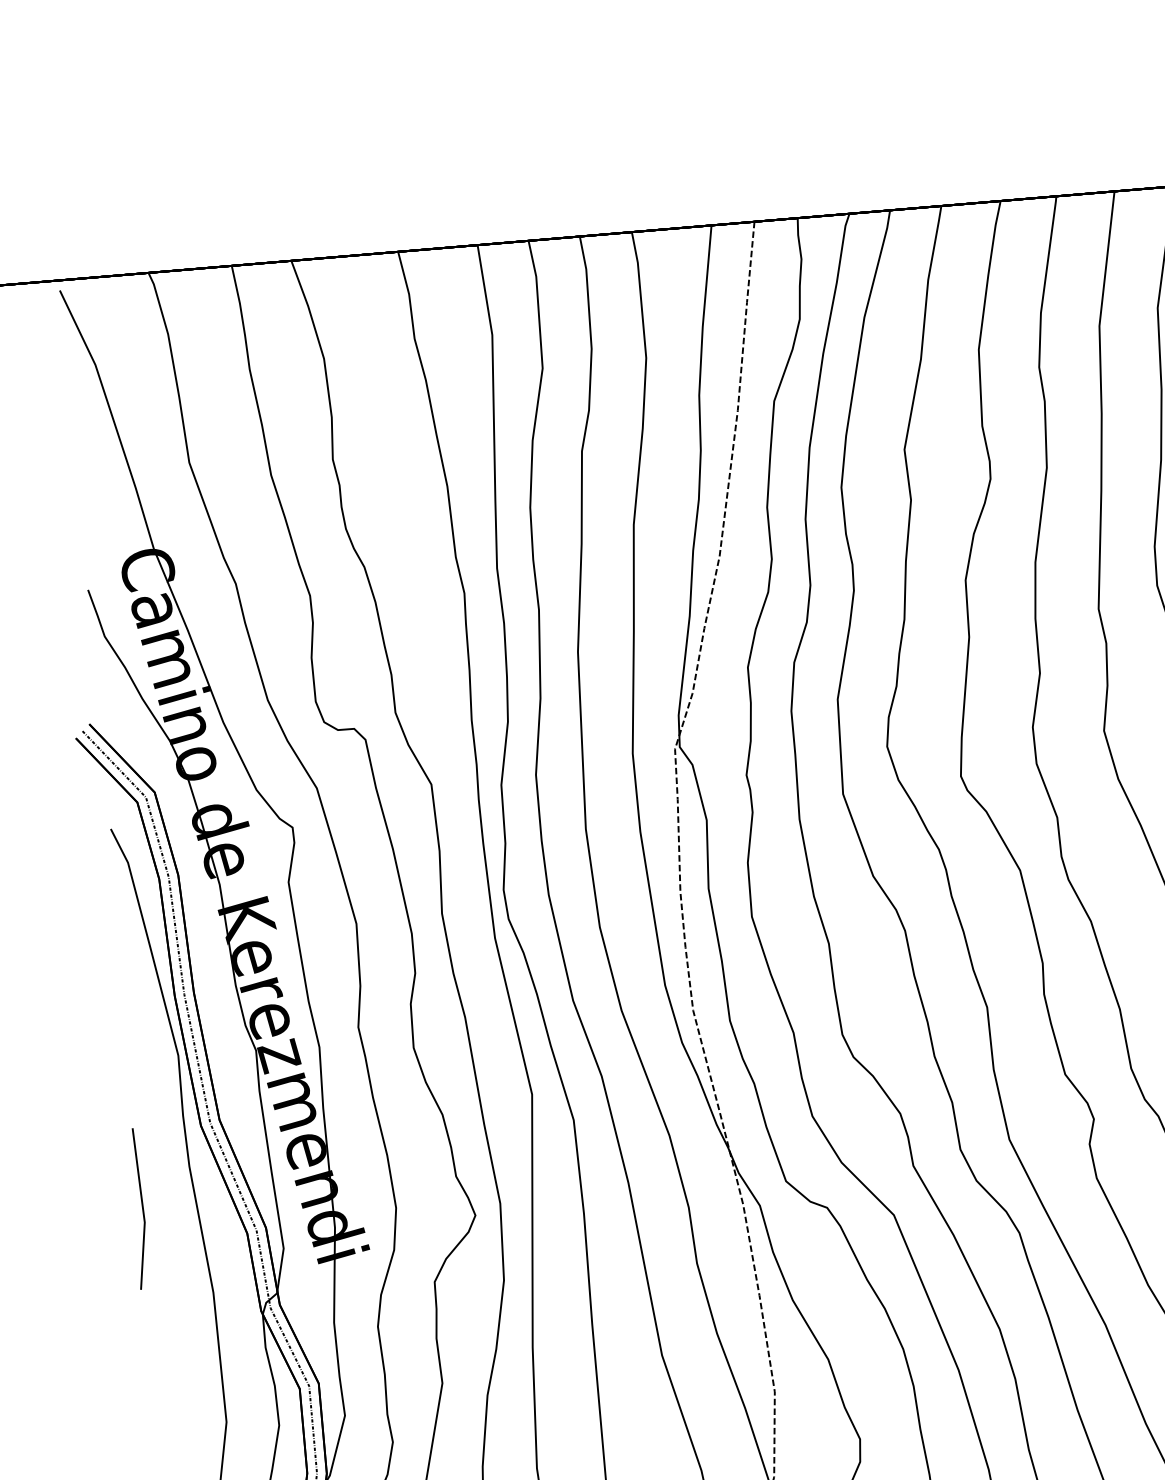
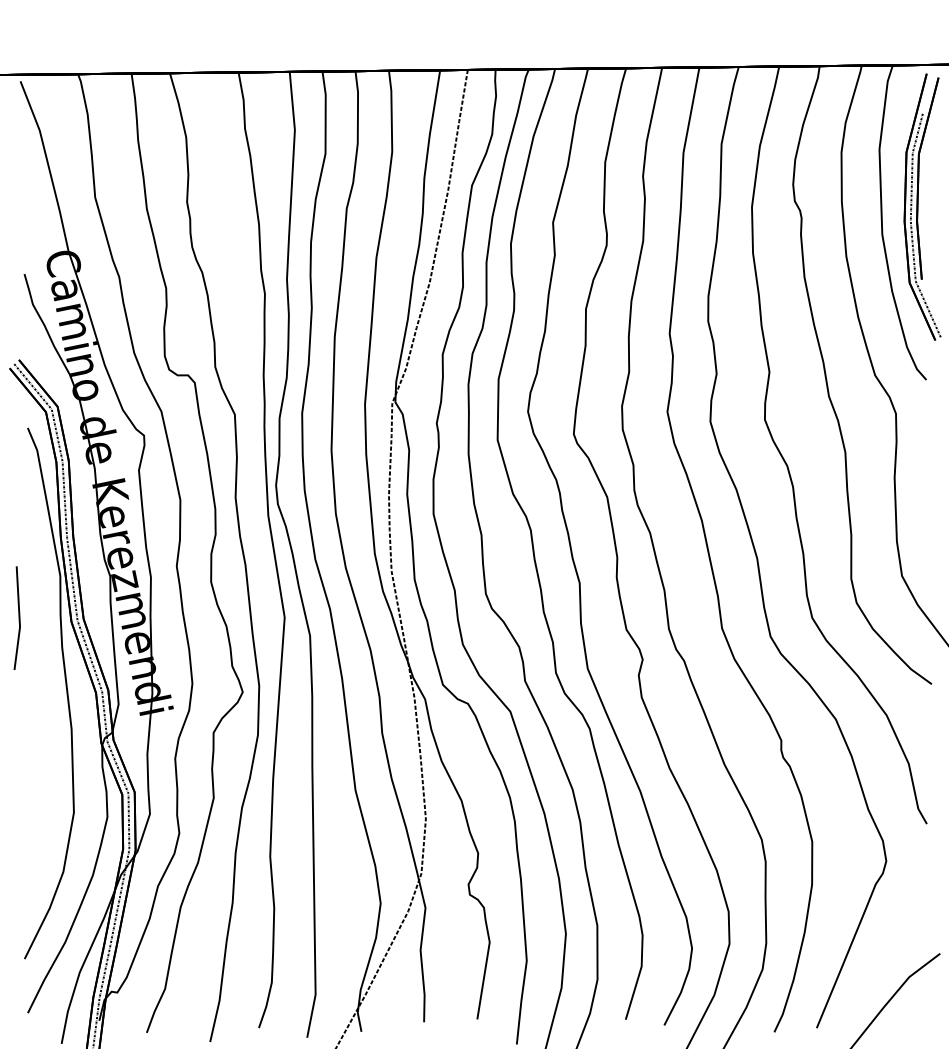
line: (141, 1207) -> (18, 617), moved

